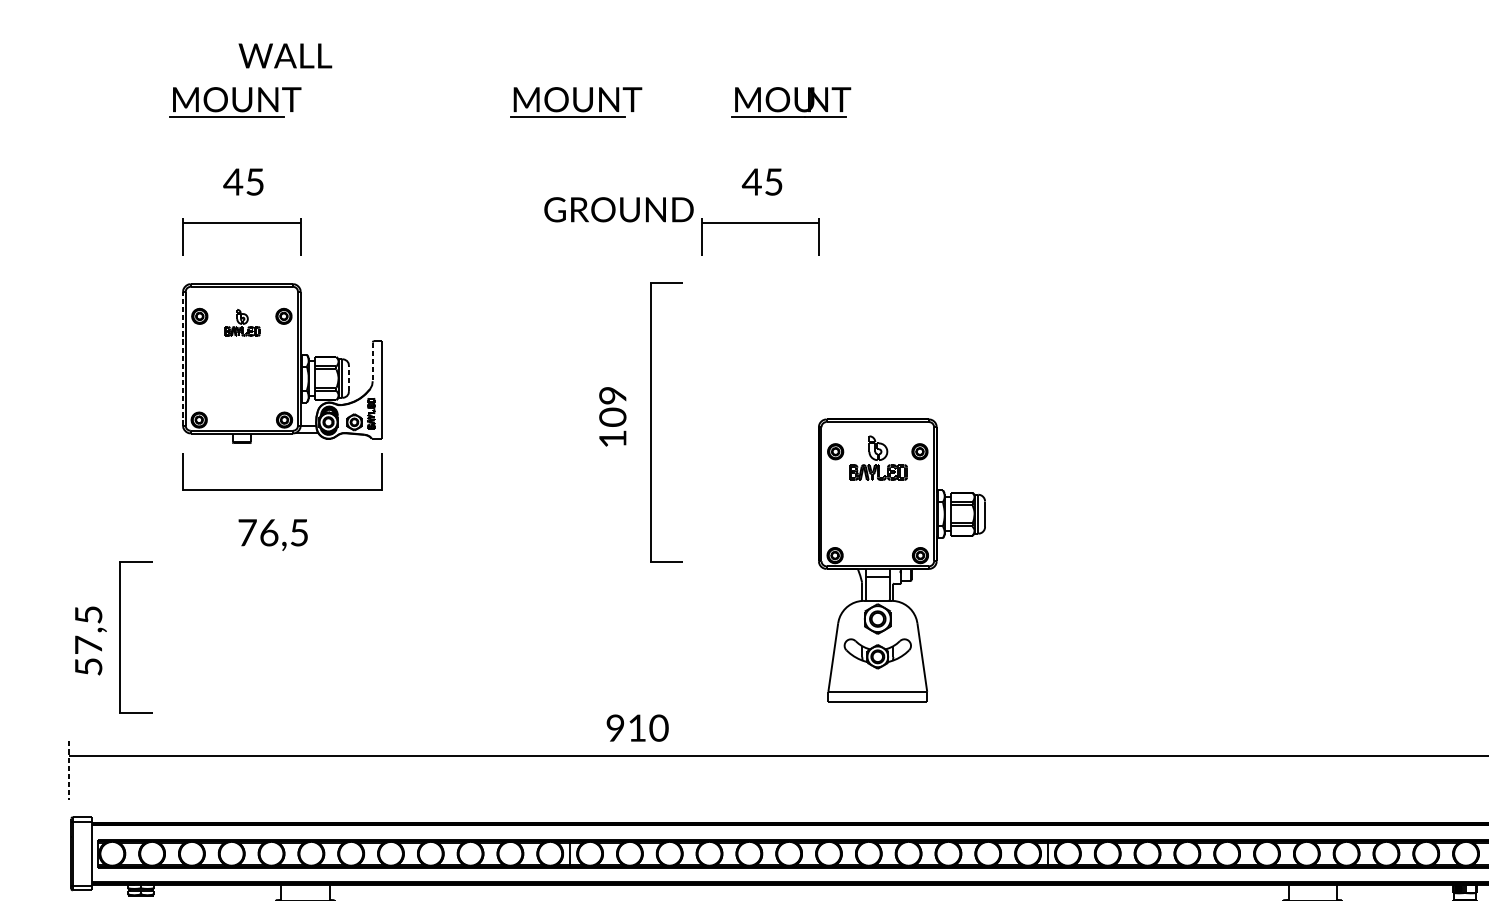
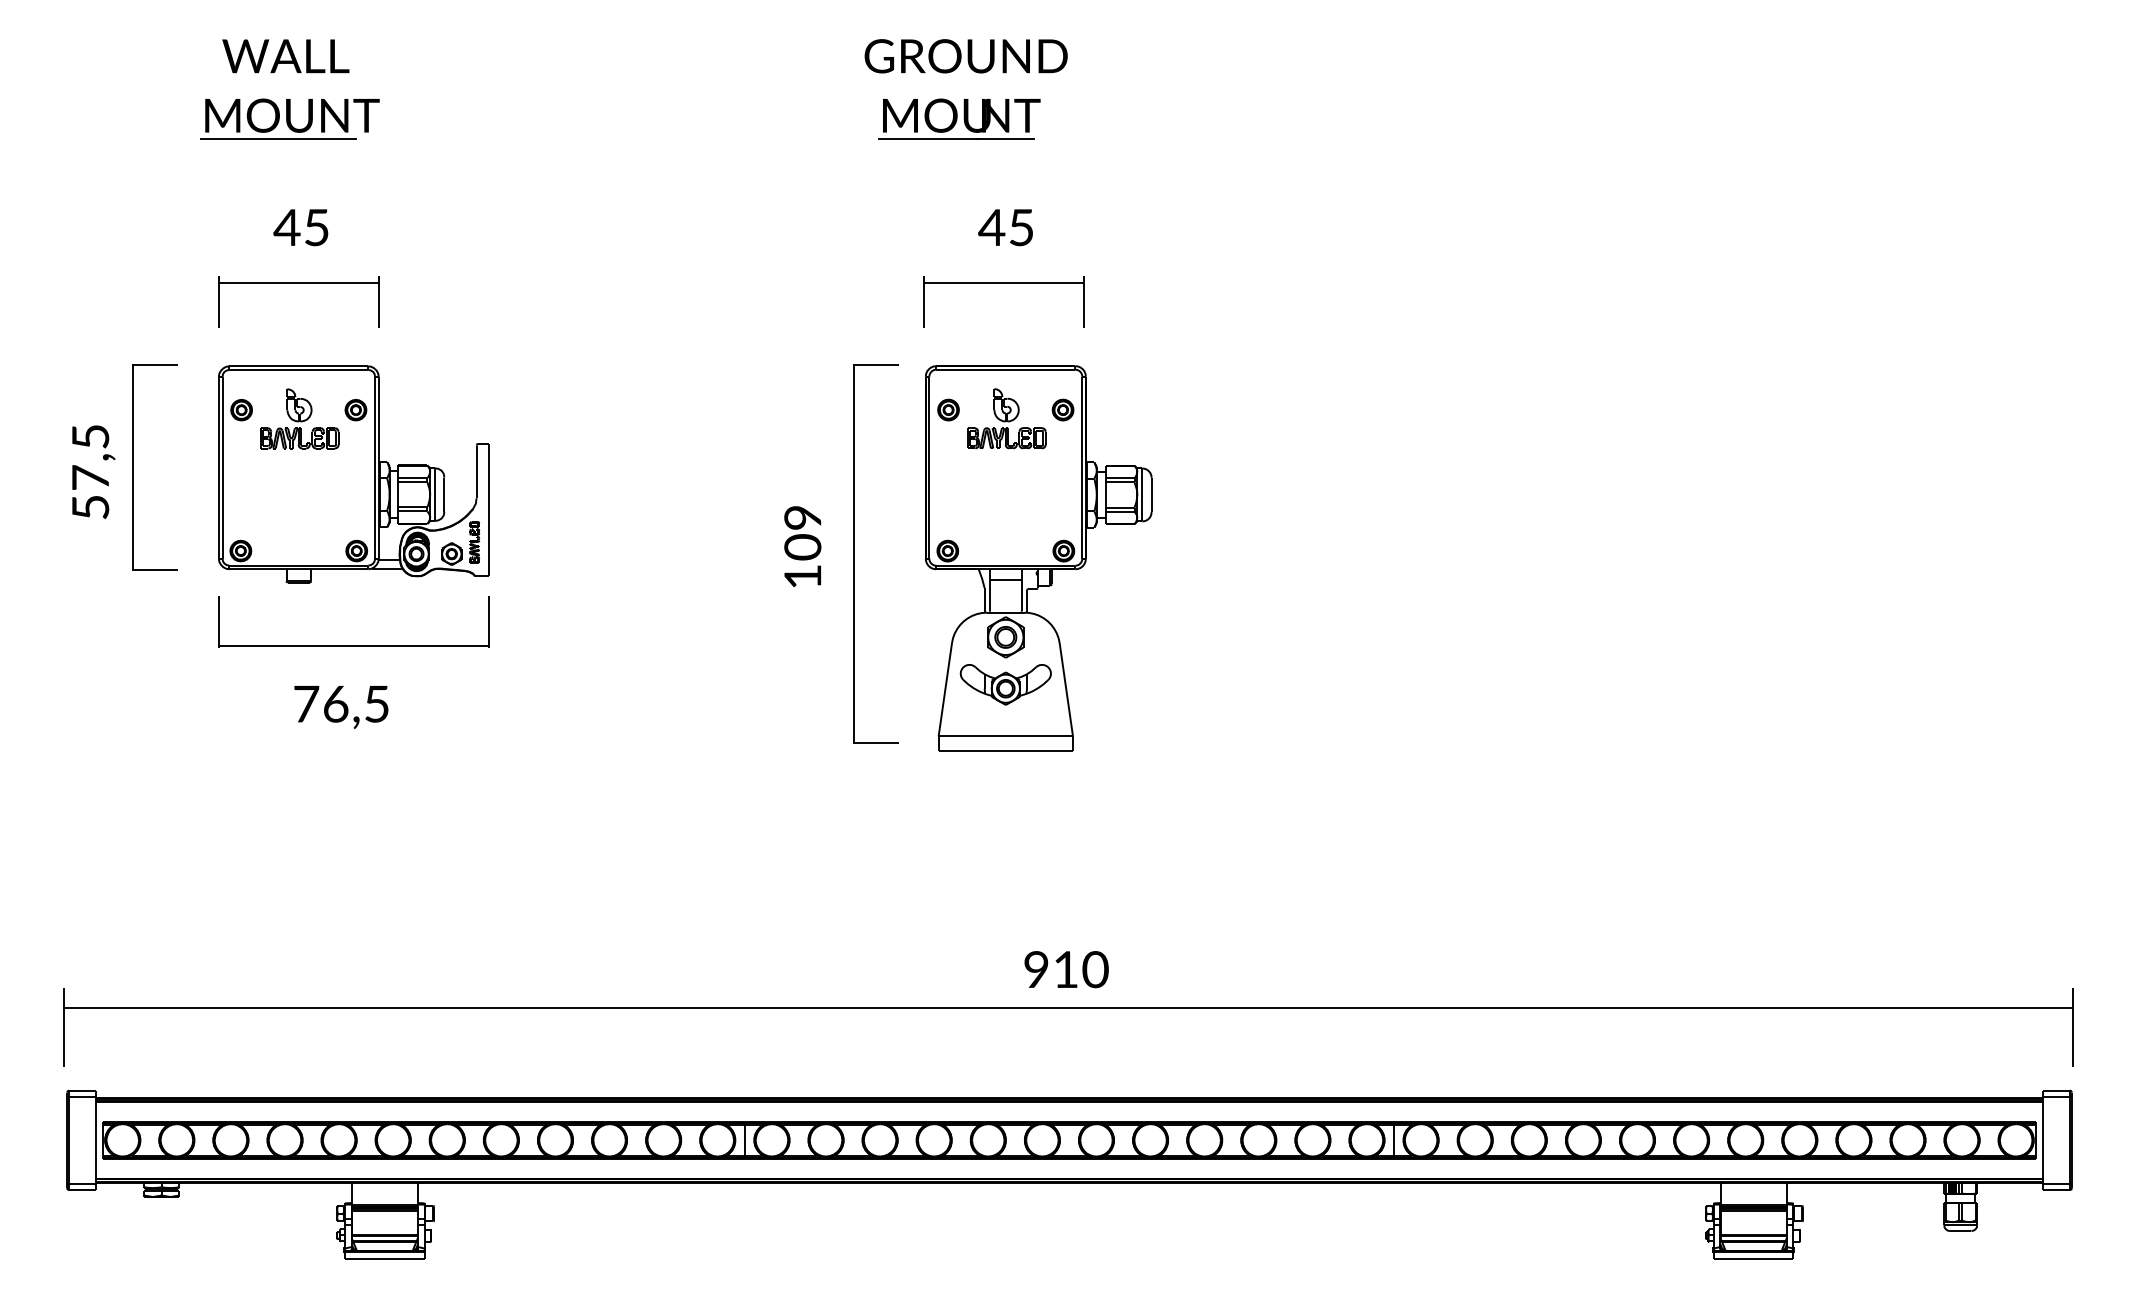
text: (285, 56) -> (285, 56), moved
part: (575, 101) -> (752, 118), removed
part: (791, 101) -> (959, 118), moved
text: (618, 209) -> (965, 56), moved
part: (242, 322) -> (299, 418), size x1.67
line: (182, 358) -> (218, 467), dashed -> solid
line: (372, 362) -> (476, 472), dashed -> solid
line: (349, 378) -> (444, 494), dashed -> solid
part: (901, 561) -> (1038, 558), moved
part: (119, 637) -> (132, 467), moved
text: (637, 728) -> (1066, 969), moved
line: (69, 770) -> (64, 1027), dashed -> solid

